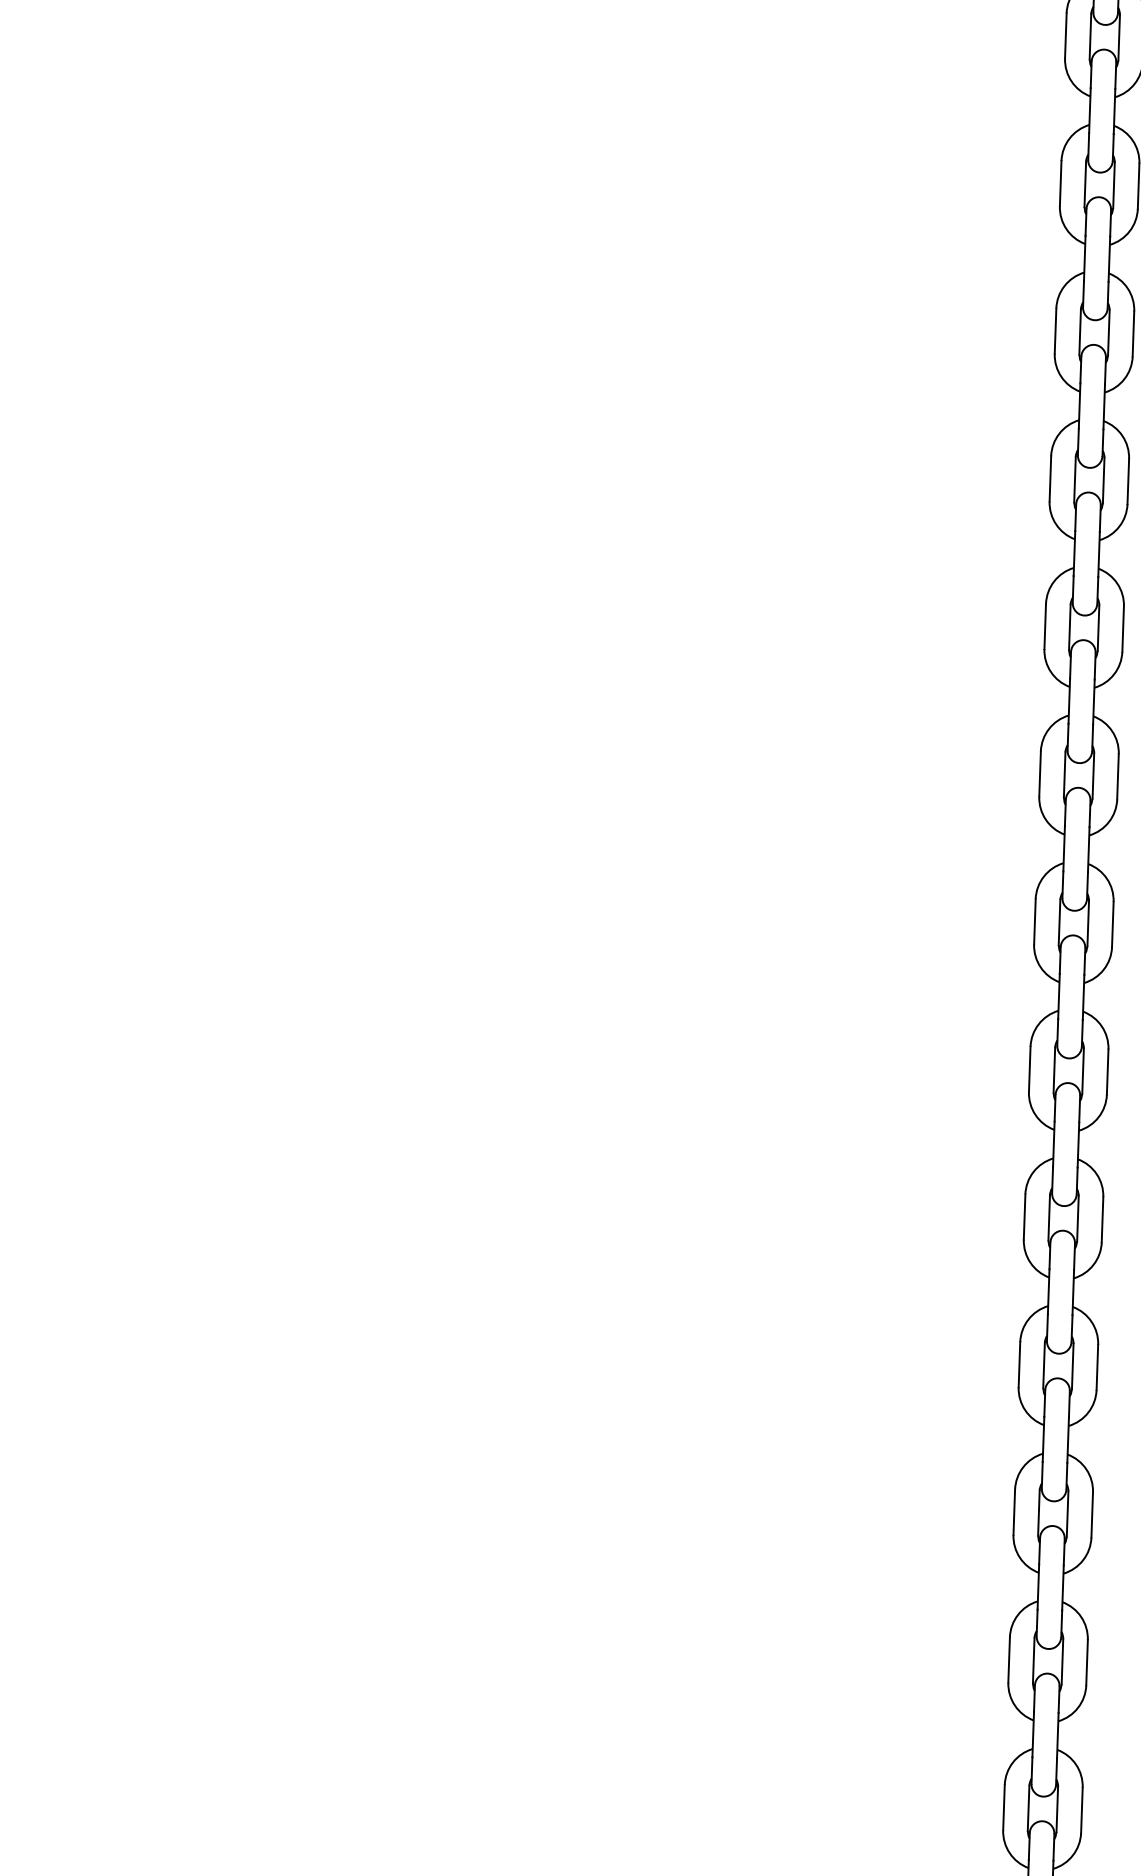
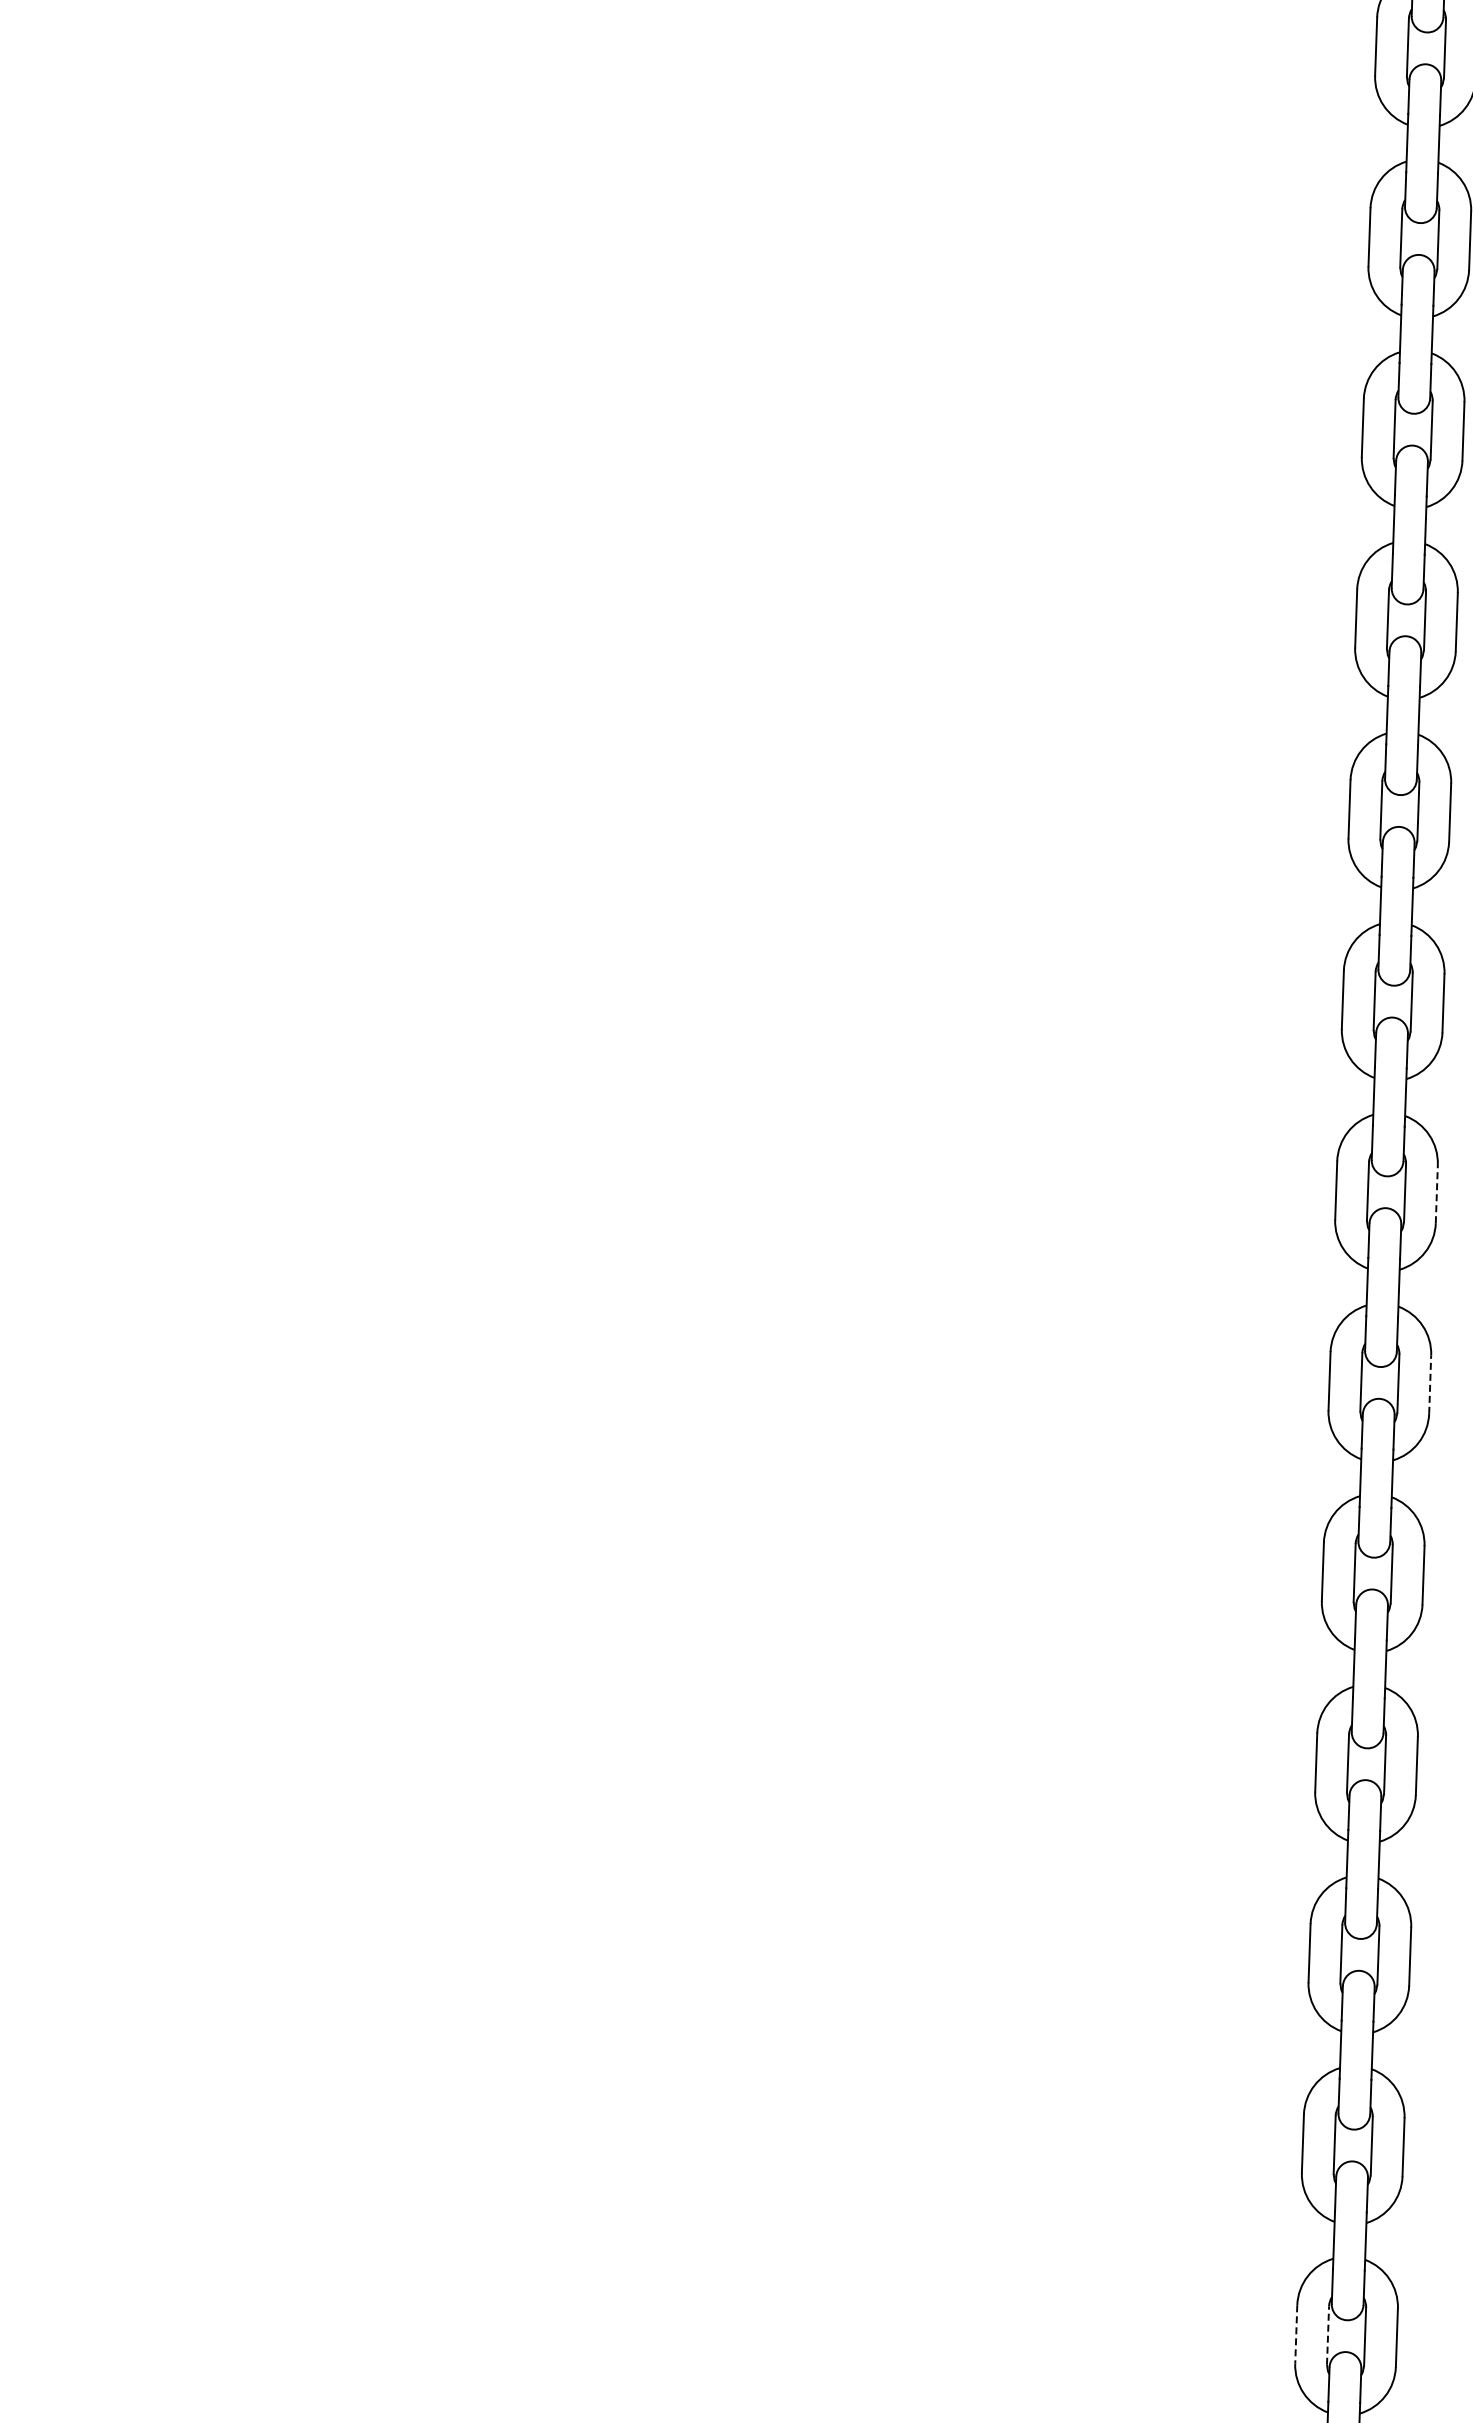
line: (1112, 924) -> (1436, 1193), solid -> dashed
line: (1107, 1071) -> (1430, 1384), solid -> dashed
line: (1004, 1807) -> (1296, 2334), solid -> dashed
line: (1028, 1808) -> (1328, 2335), solid -> dashed

